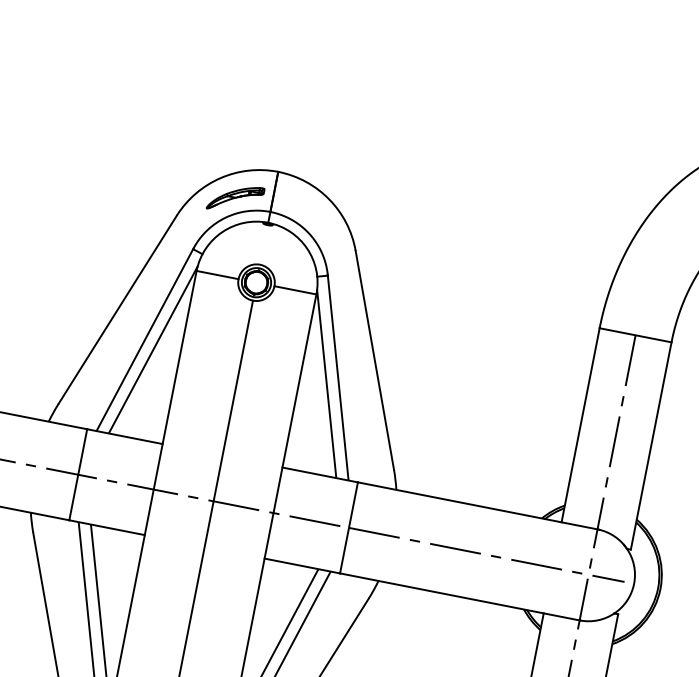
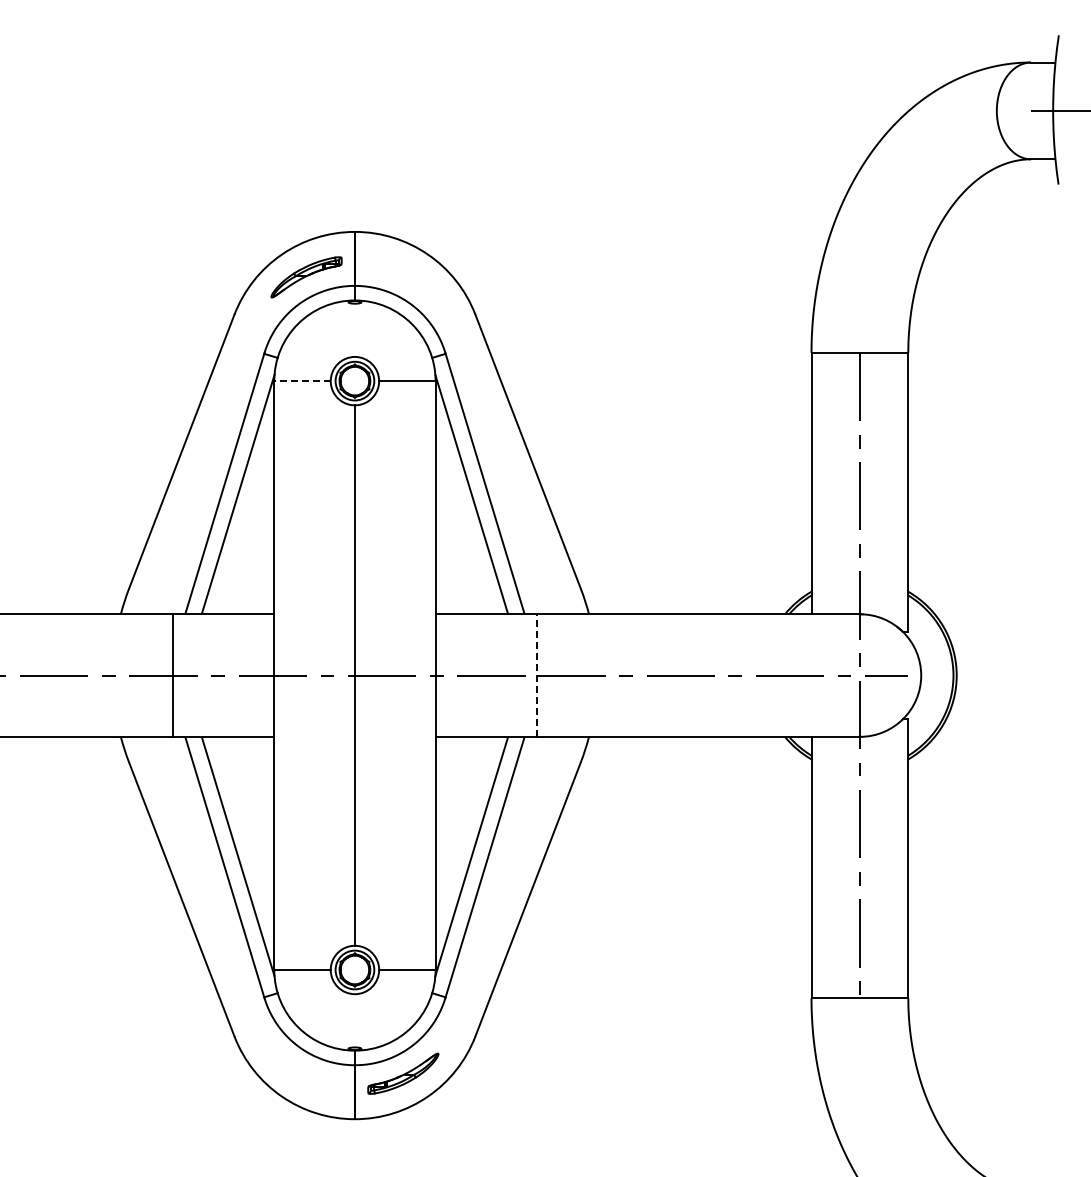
line: (217, 275) -> (302, 381), solid -> dashed
line: (349, 527) -> (537, 675), solid -> dashed

